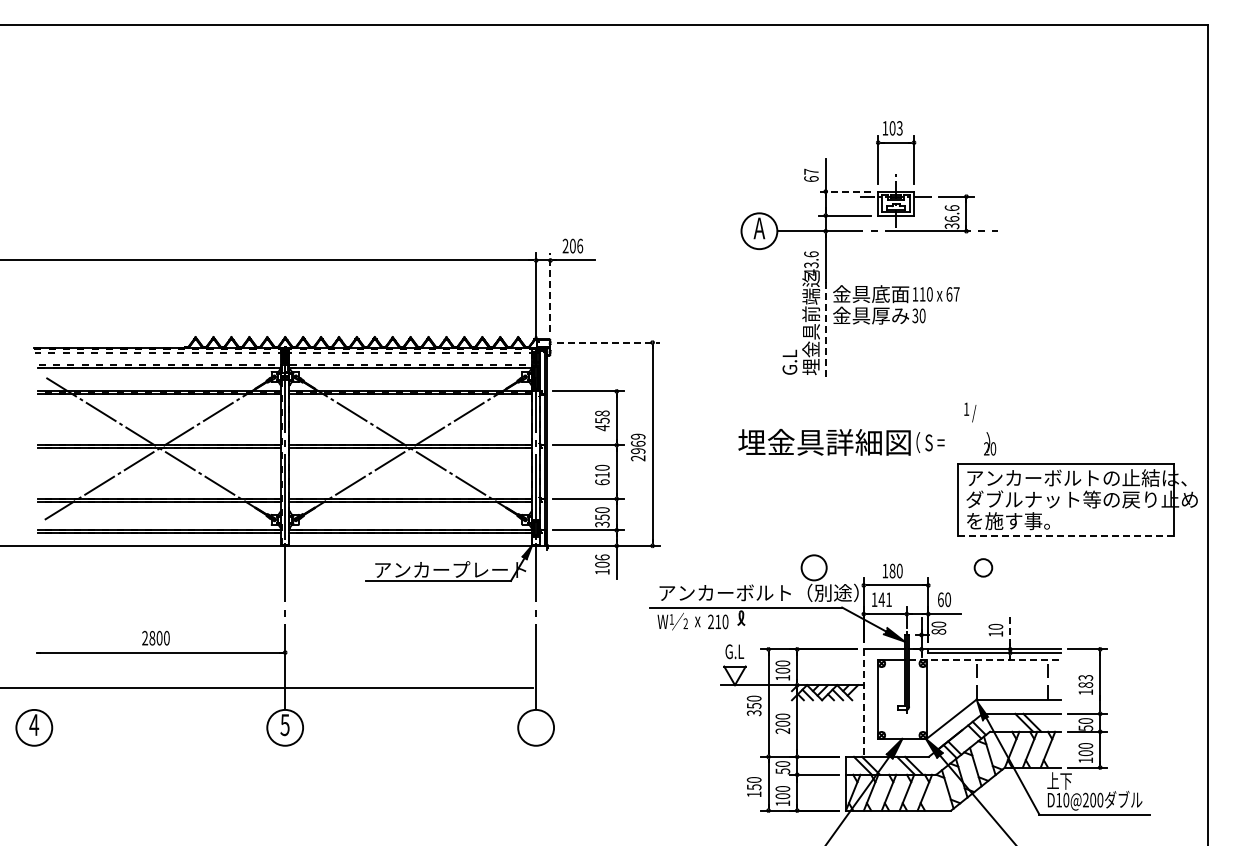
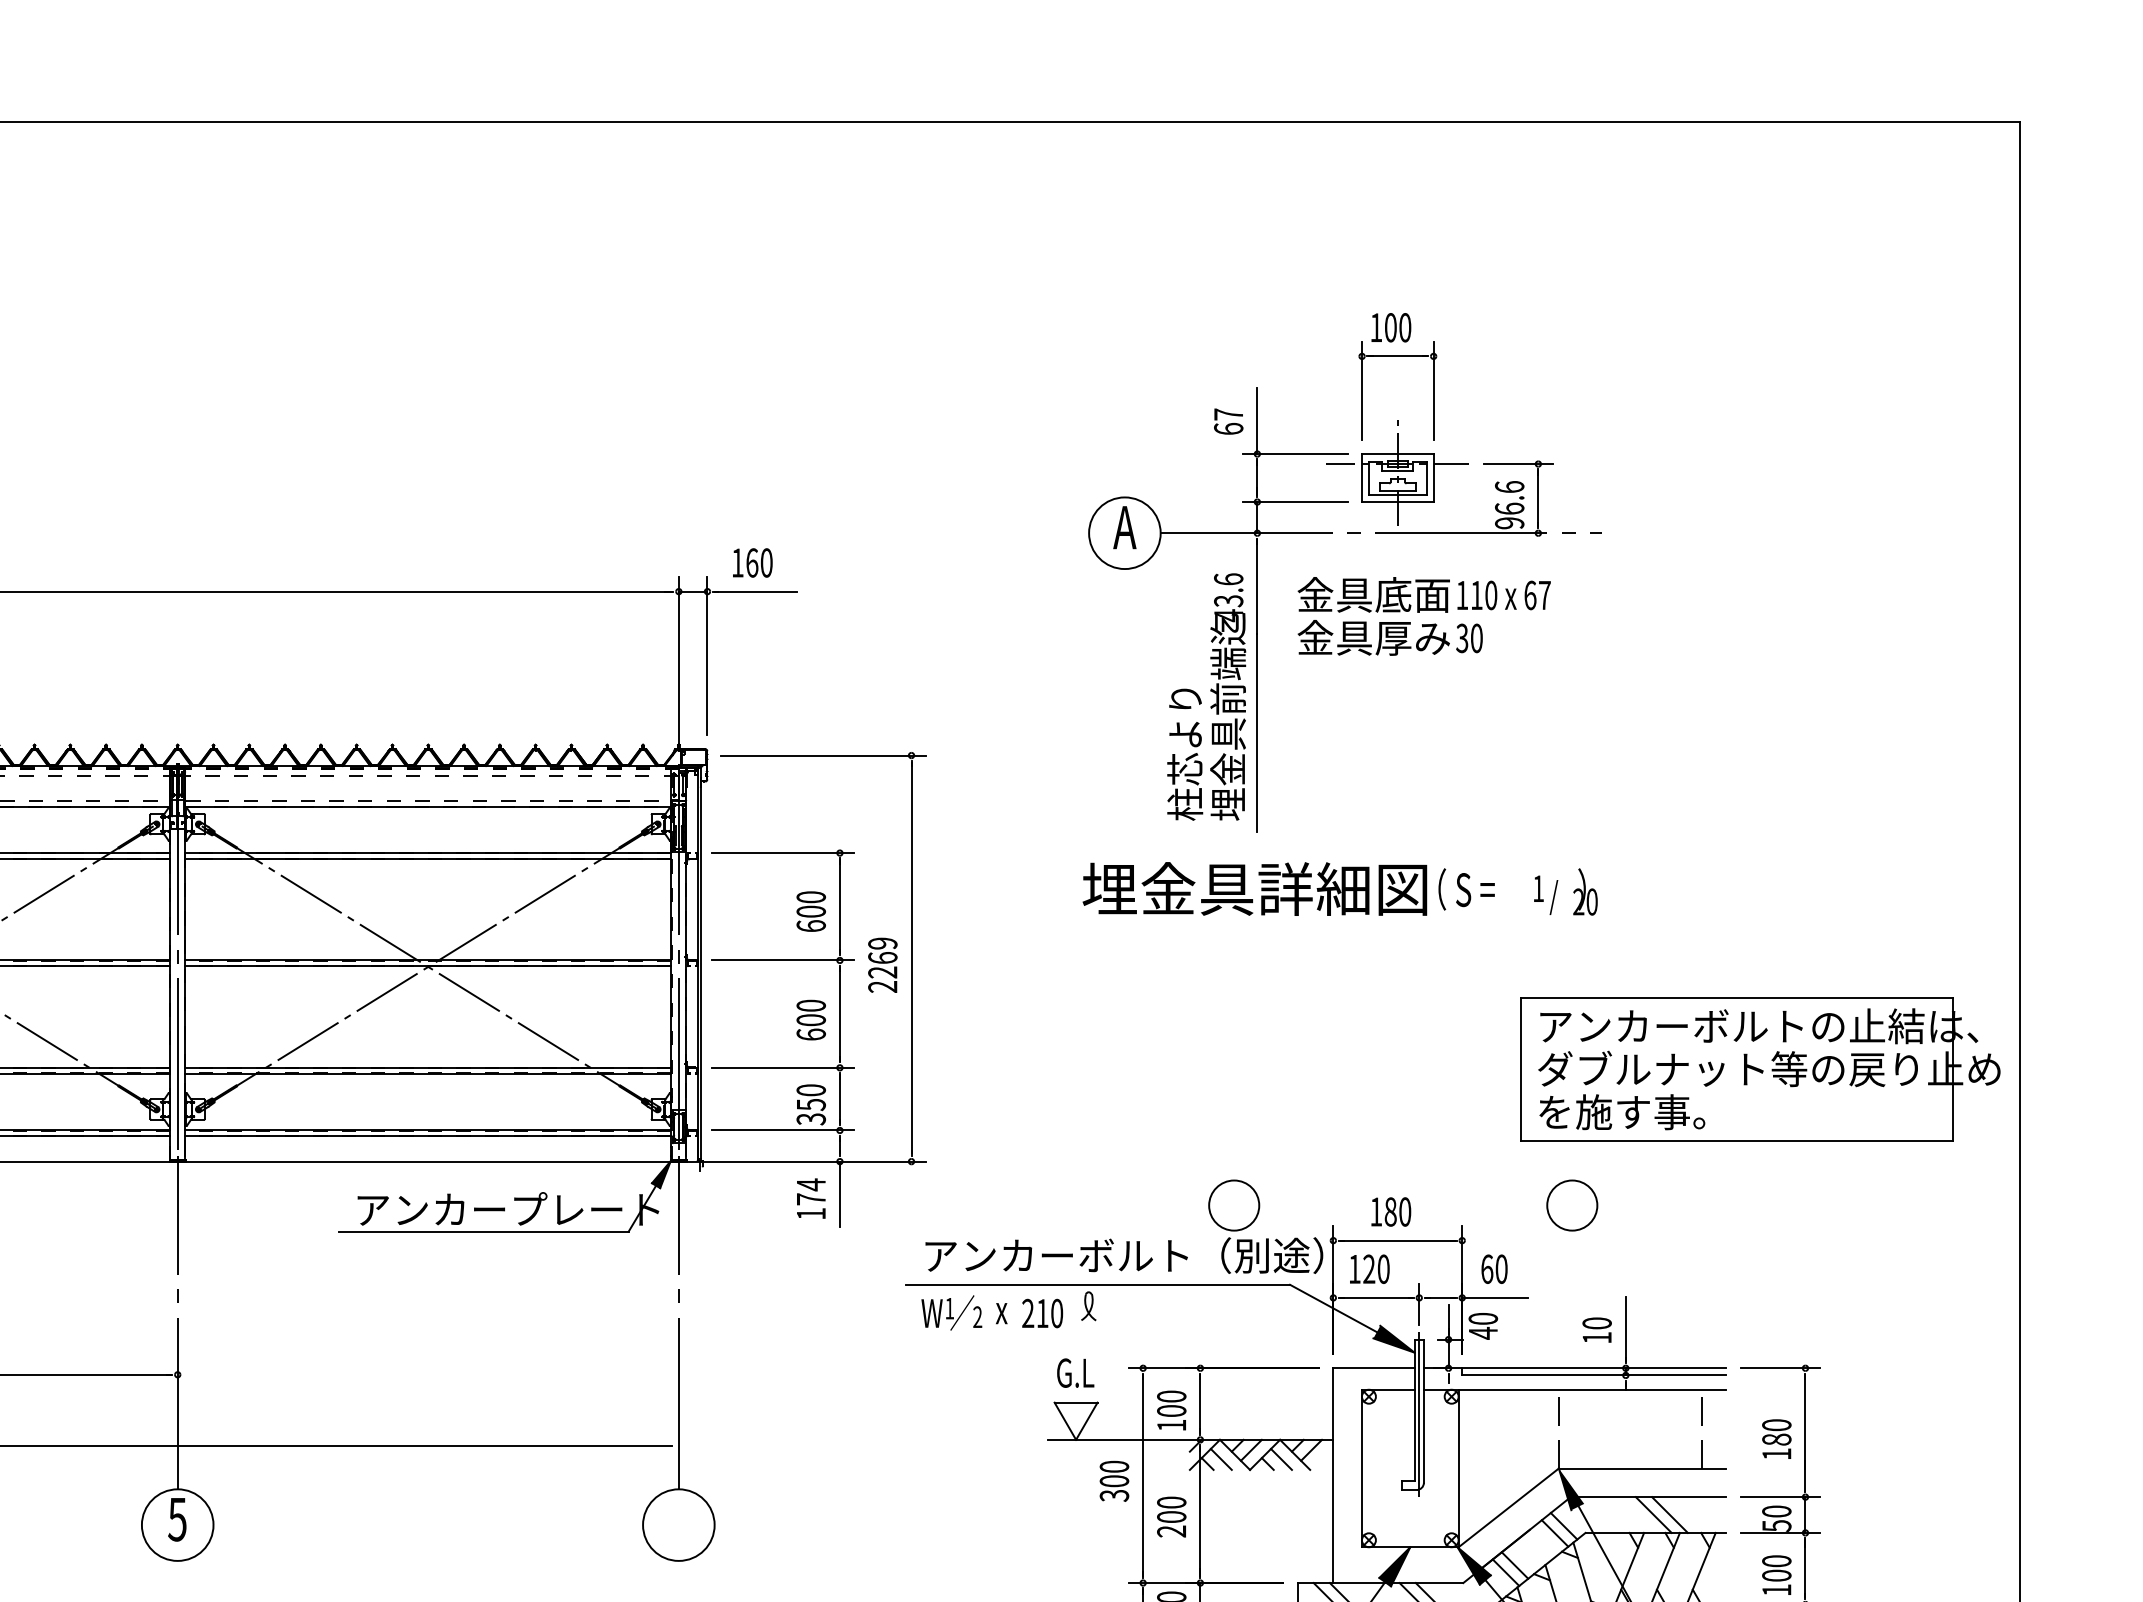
text: (899, 128) -> (1404, 328), 103 -> 100
line: (844, 191) -> (1294, 453), dashed -> solid
text: (952, 226) -> (1510, 523), 36.6 -> 96.6
text: (572, 245) -> (751, 561), 206 -> 160
line: (550, 292) -> (707, 655), dashed -> solid
text: (896, 304) -> (1424, 615), moved
line: (825, 331) -> (1256, 733), dashed -> solid
line: (609, 342) -> (825, 755), dashed -> solid
text: (789, 342) -> (1184, 755), G.L -> 柱芯より
text: (602, 420) -> (811, 911), 458 -> 600
text: (867, 441) -> (1340, 887), moved
text: (638, 451) -> (883, 973), 2969 -> 2269
text: (602, 474) -> (811, 1019), 610 -> 600
line: (1066, 535) -> (1738, 1140), dashed -> solid
text: (602, 560) -> (811, 1190), 106 -> 174
circle: (983, 567) -> (1572, 1204), size x1.43
text: (884, 599) -> (1374, 1268), 141 -> 120
line: (1010, 629) -> (1626, 1328), dashed -> solid
text: (938, 631) -> (1482, 1332), 80 -> 40
line: (984, 660) -> (1574, 1390), dashed -> solid
text: (1085, 677) -> (1776, 1424), 183 -> 180
line: (863, 703) -> (1332, 1476), dashed -> solid
text: (753, 705) -> (1113, 1480), 350 -> 300

